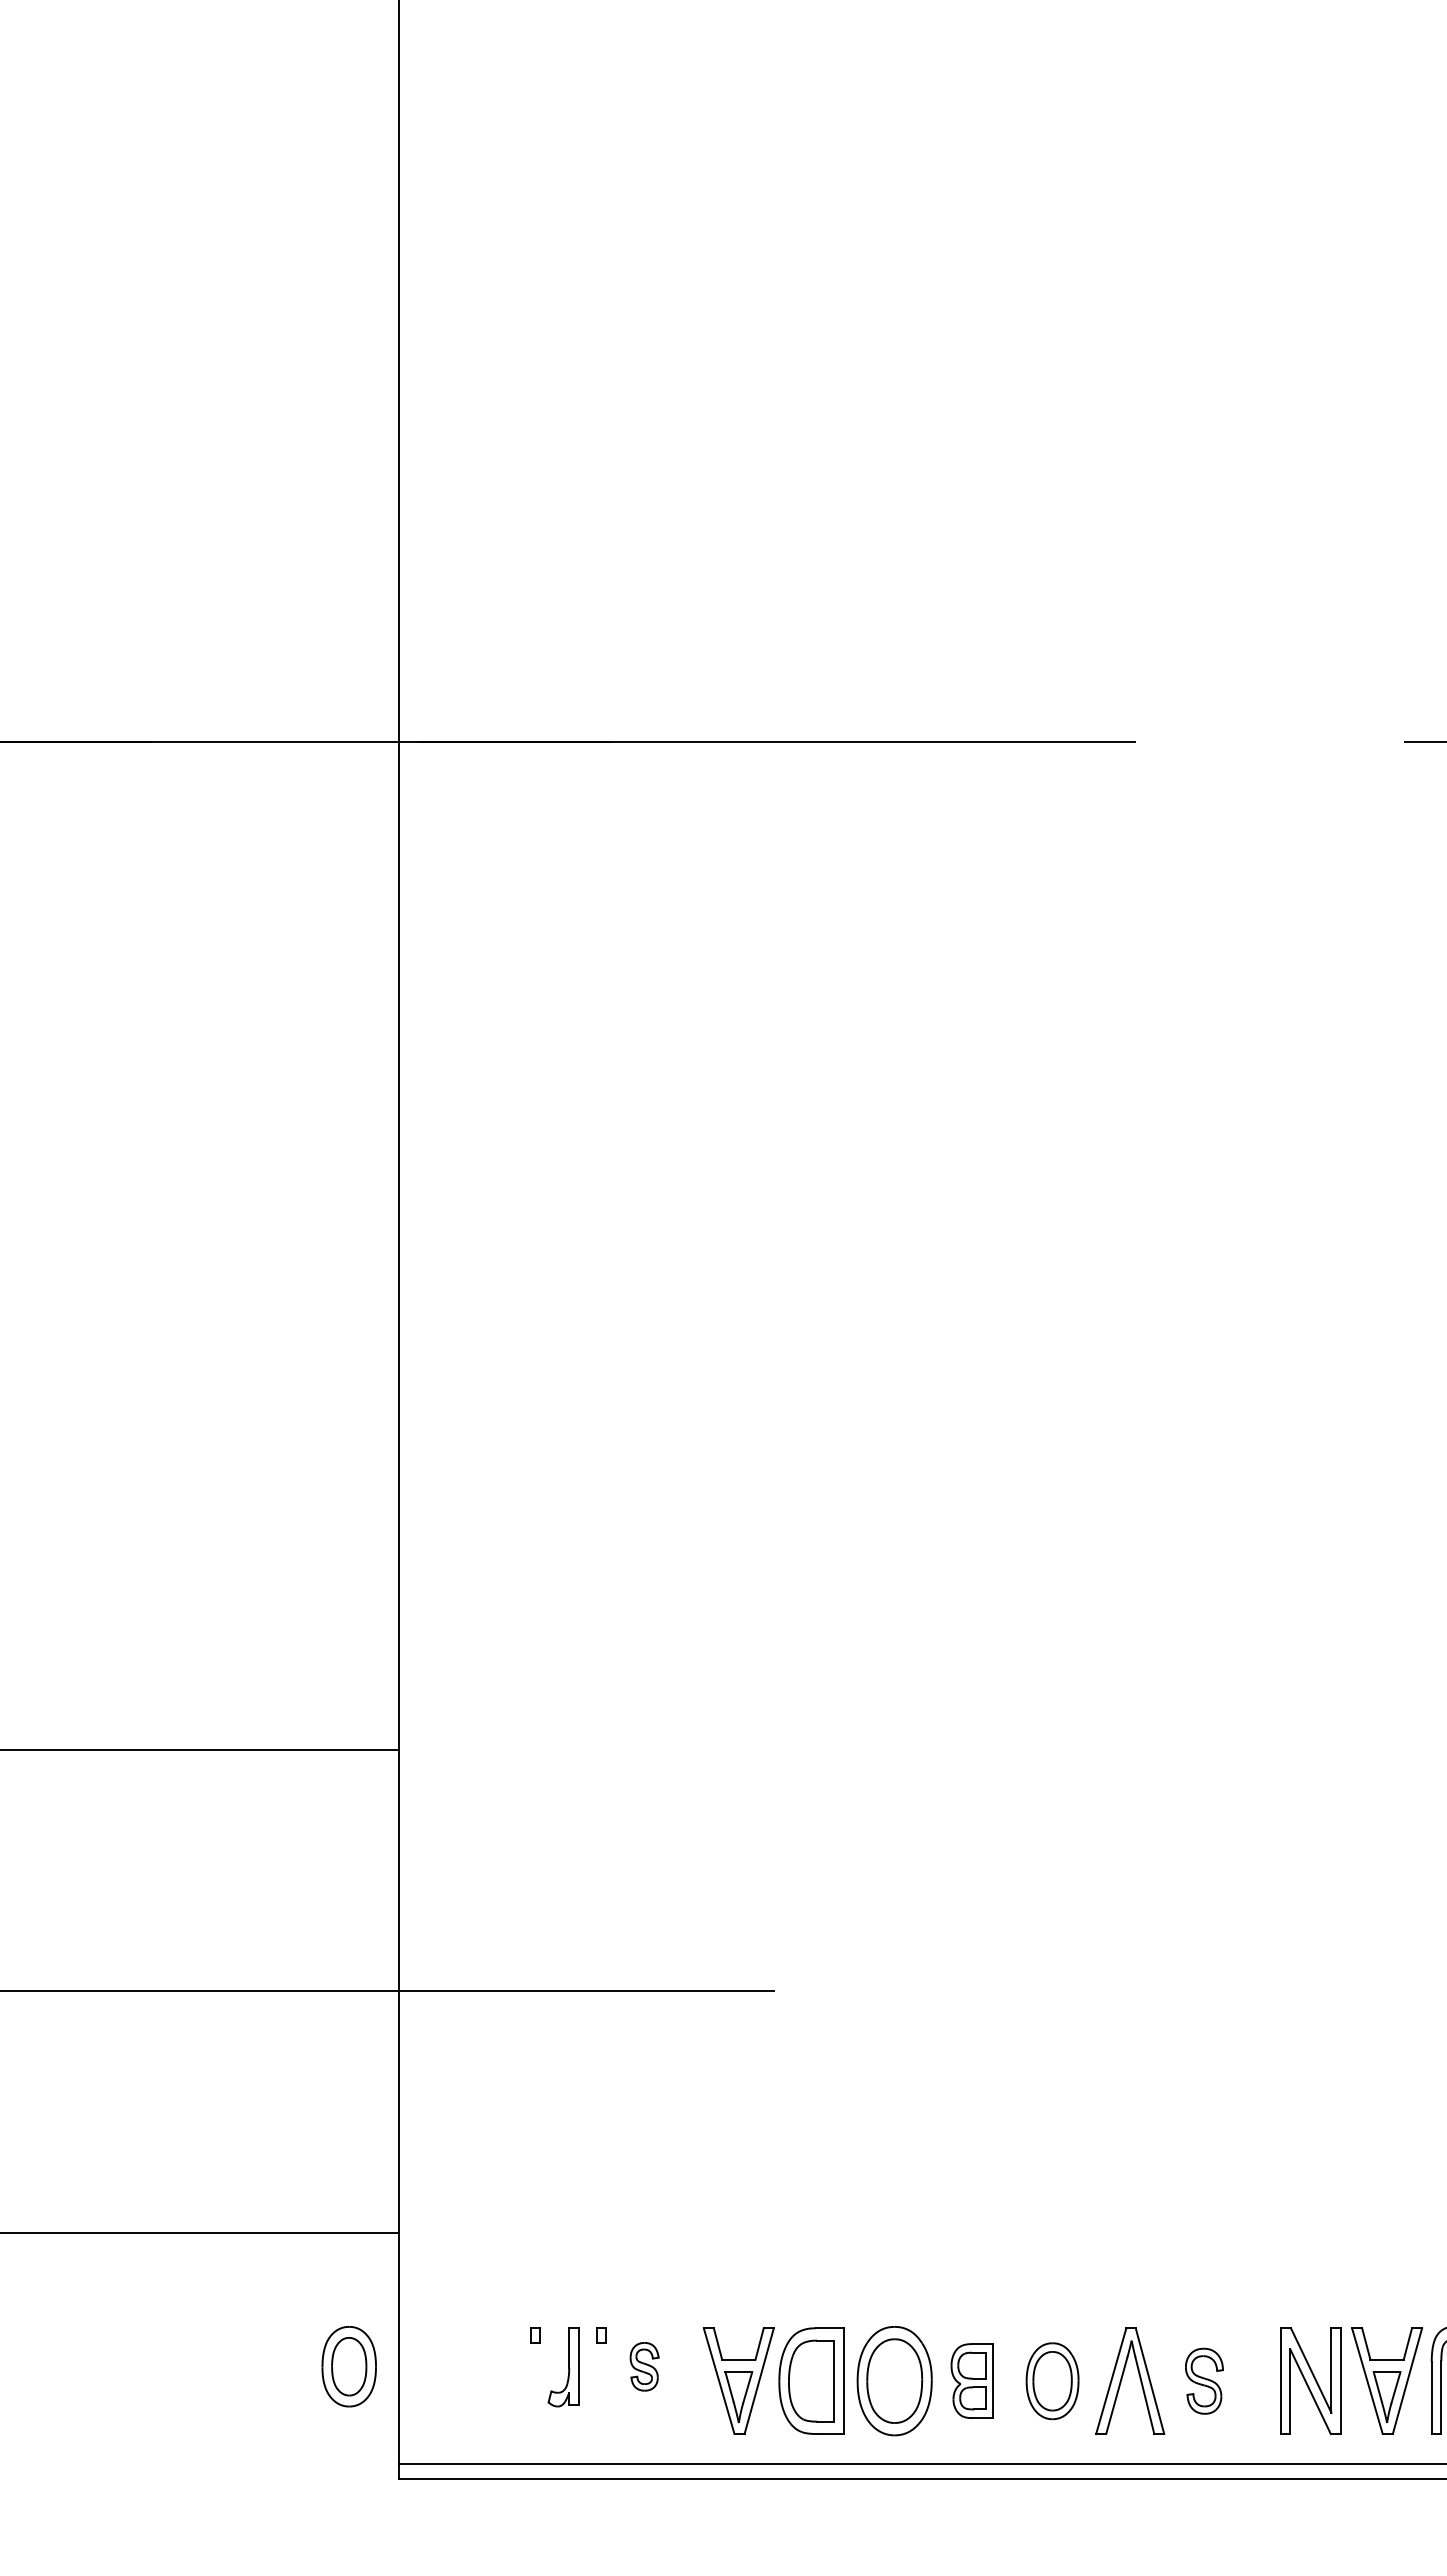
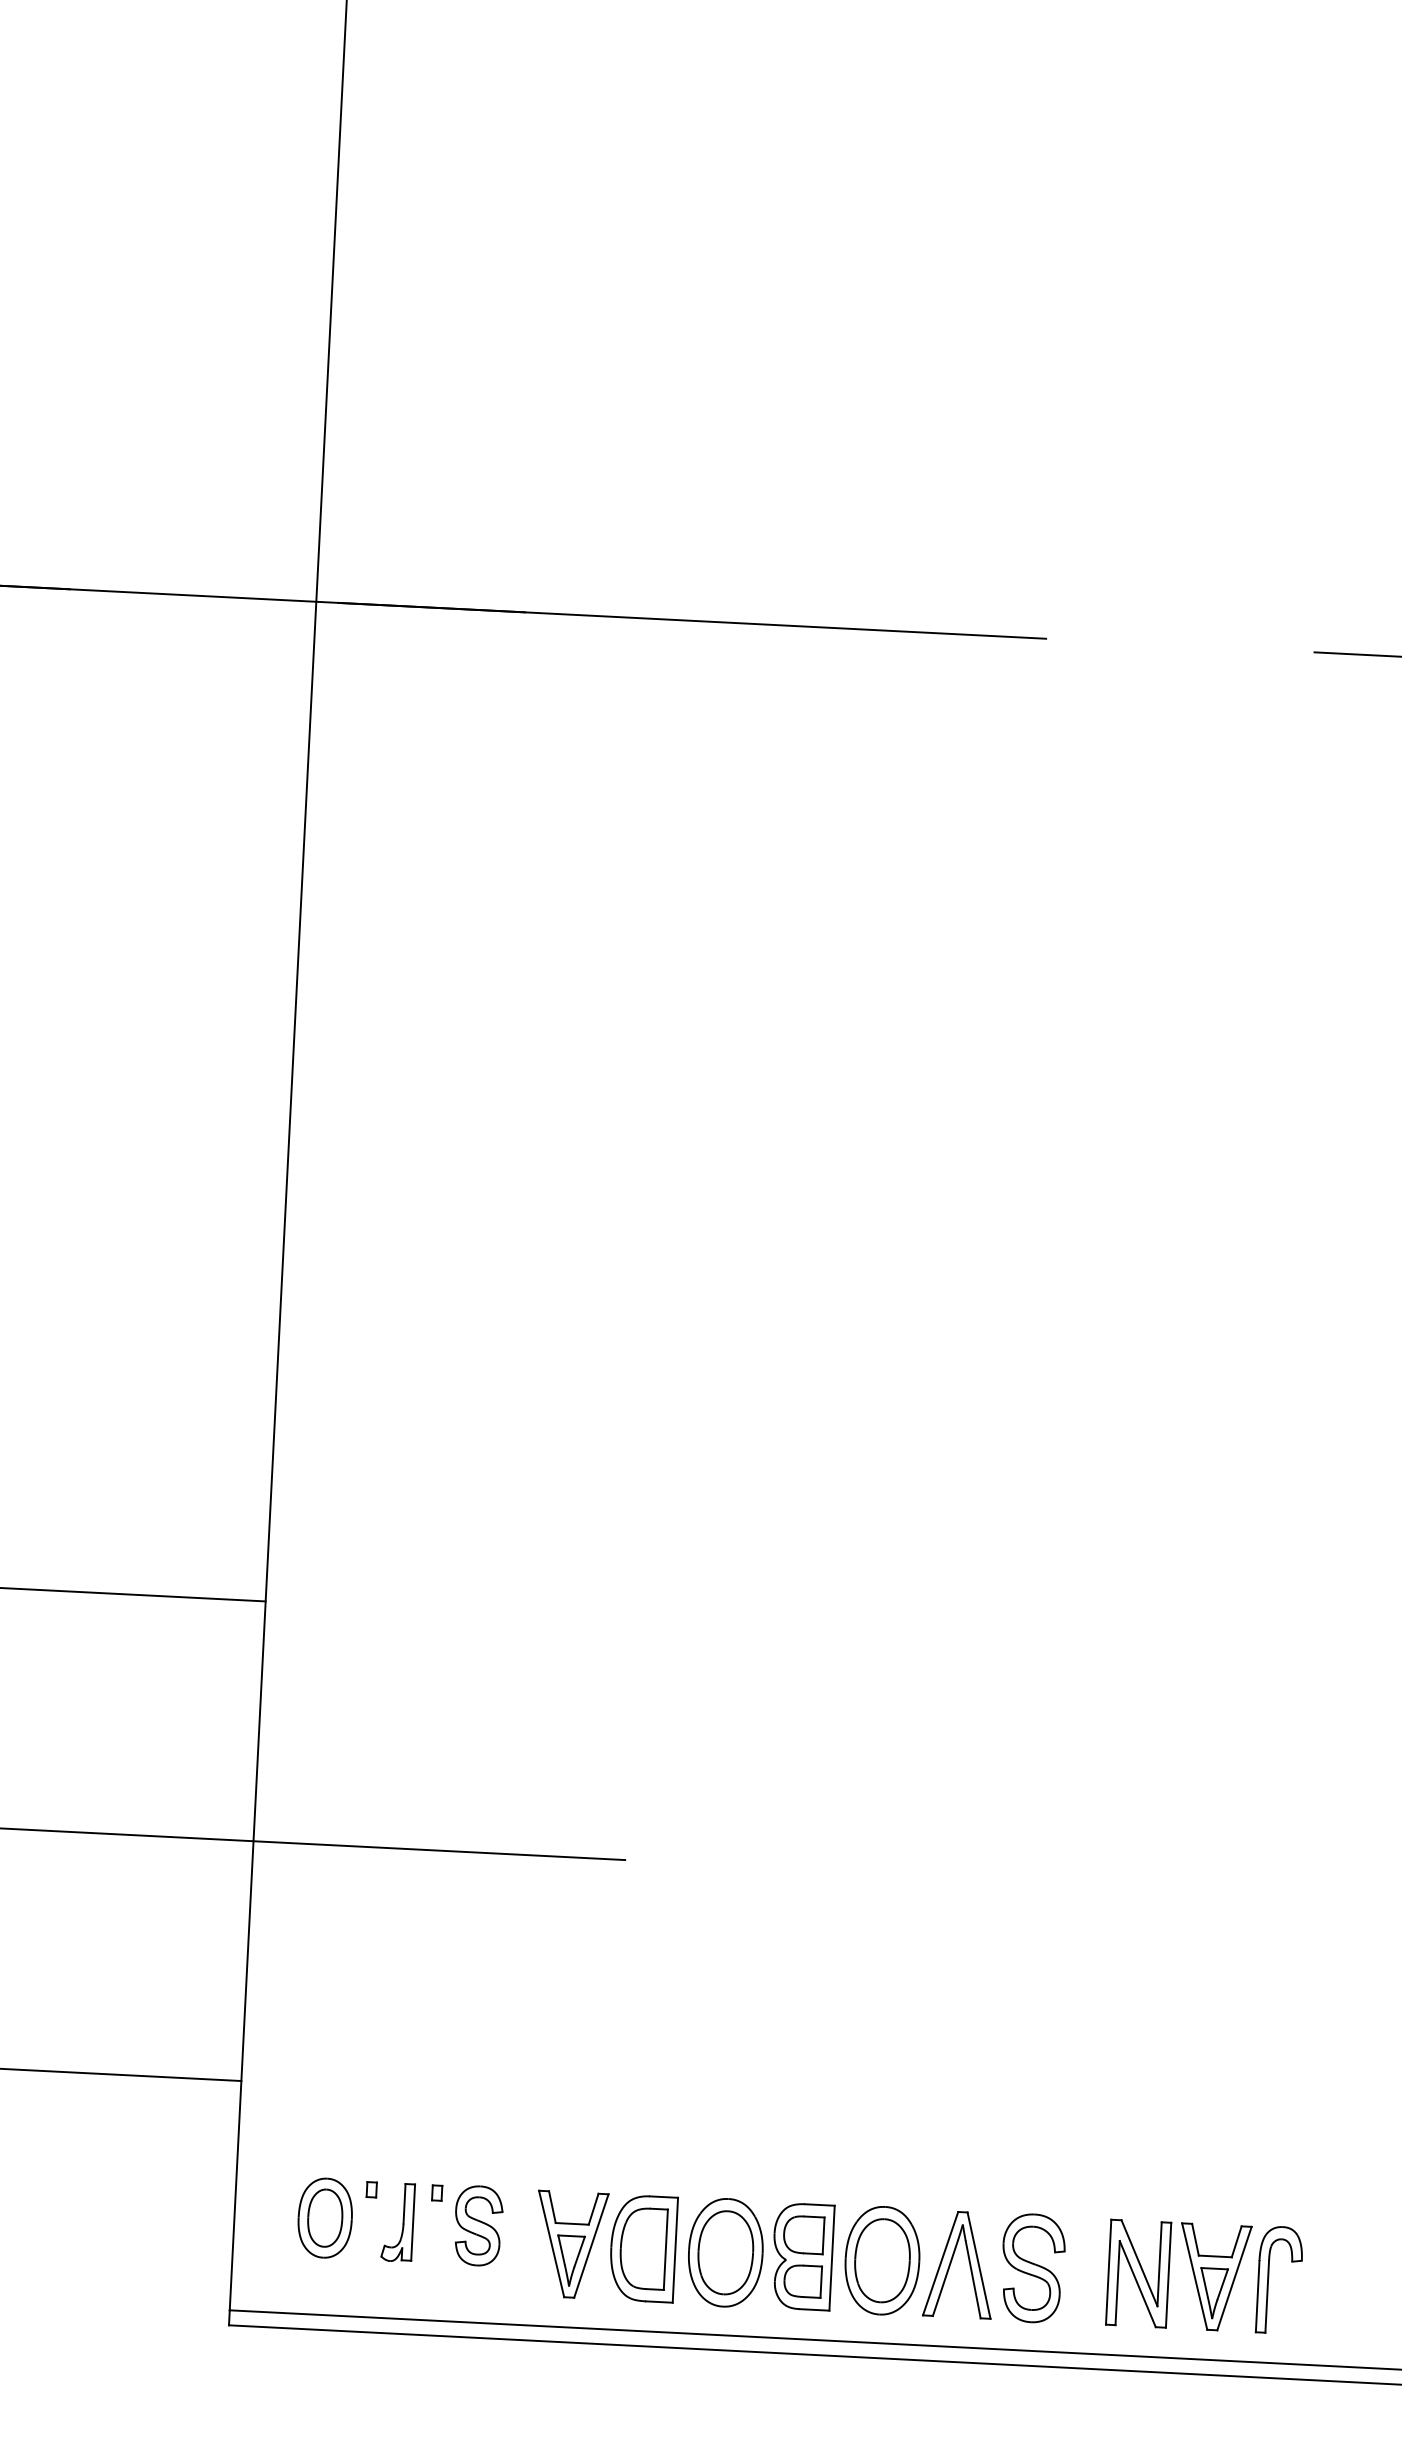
part: (348, 2366) -> (324, 2217), moved
part: (644, 2366) -> (478, 2225), size x1.67
part: (971, 2380) -> (801, 2256), size x1.43
part: (1052, 2381) -> (882, 2261), size x1.43
part: (1204, 2381) -> (1033, 2268), size x1.67

